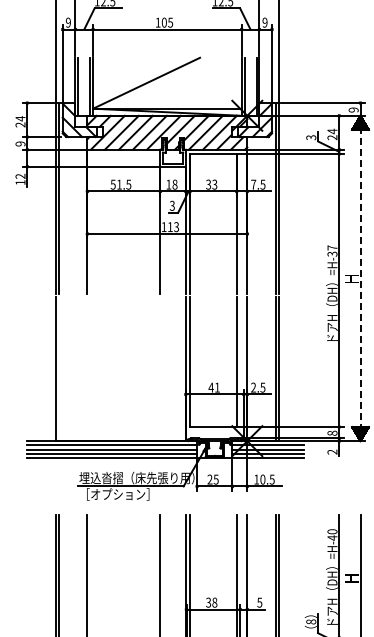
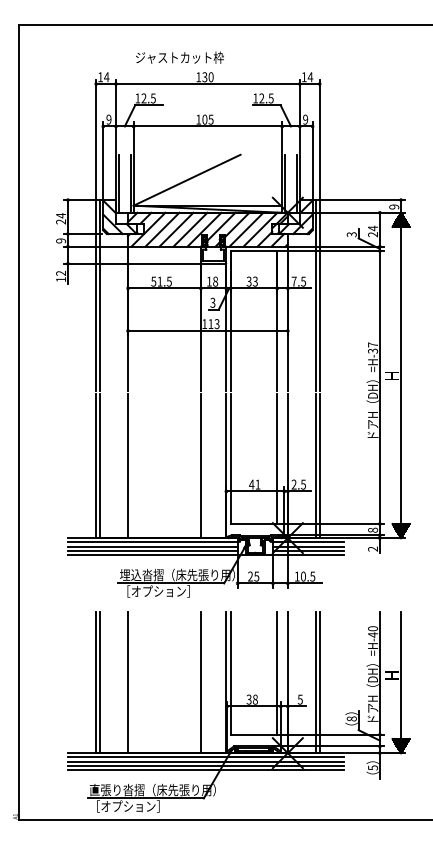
line: (360, 278) -> (401, 375), dashed -> solid
line: (58, 368) -> (99, 465), added
line: (87, 368) -> (128, 465), added
line: (159, 368) -> (200, 465), added

